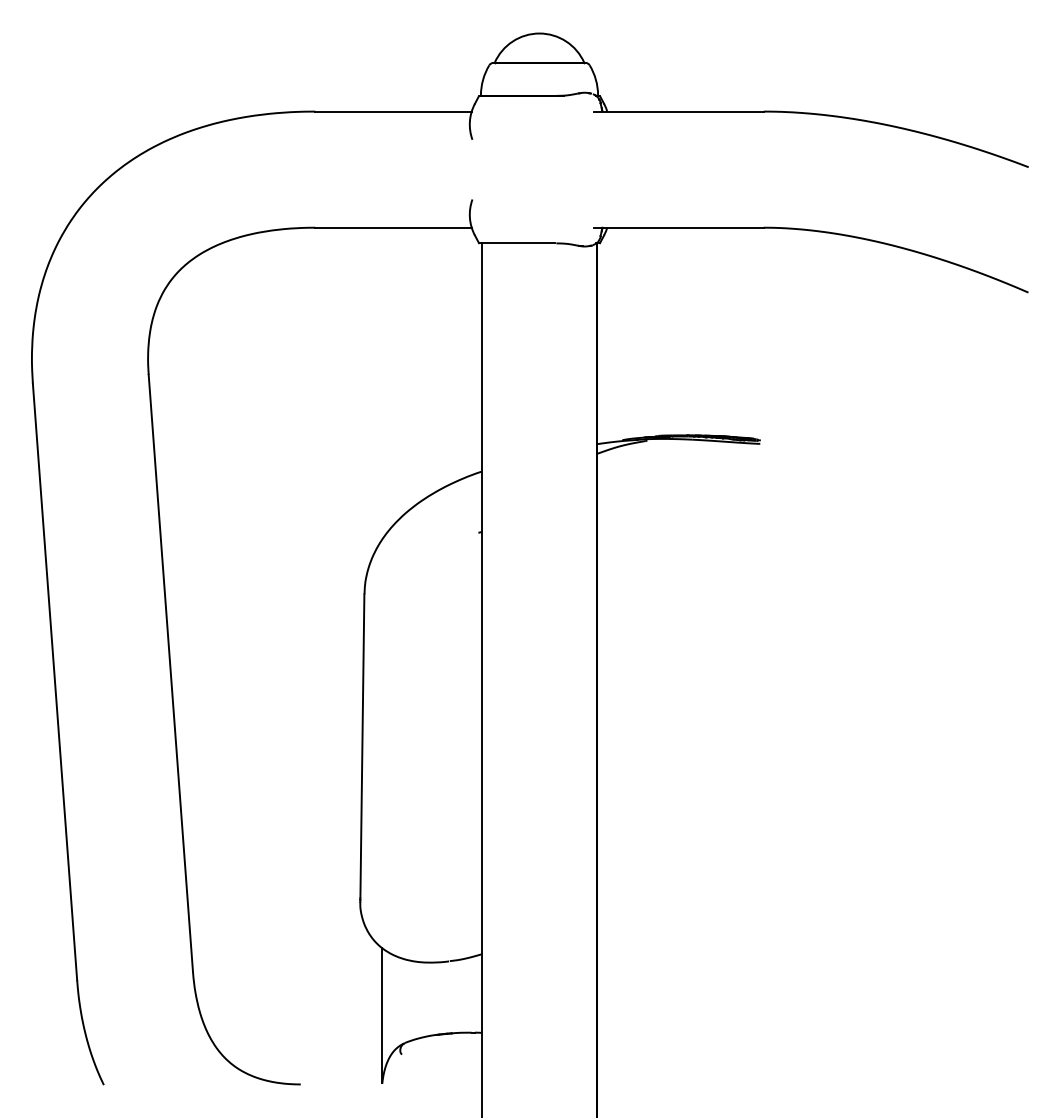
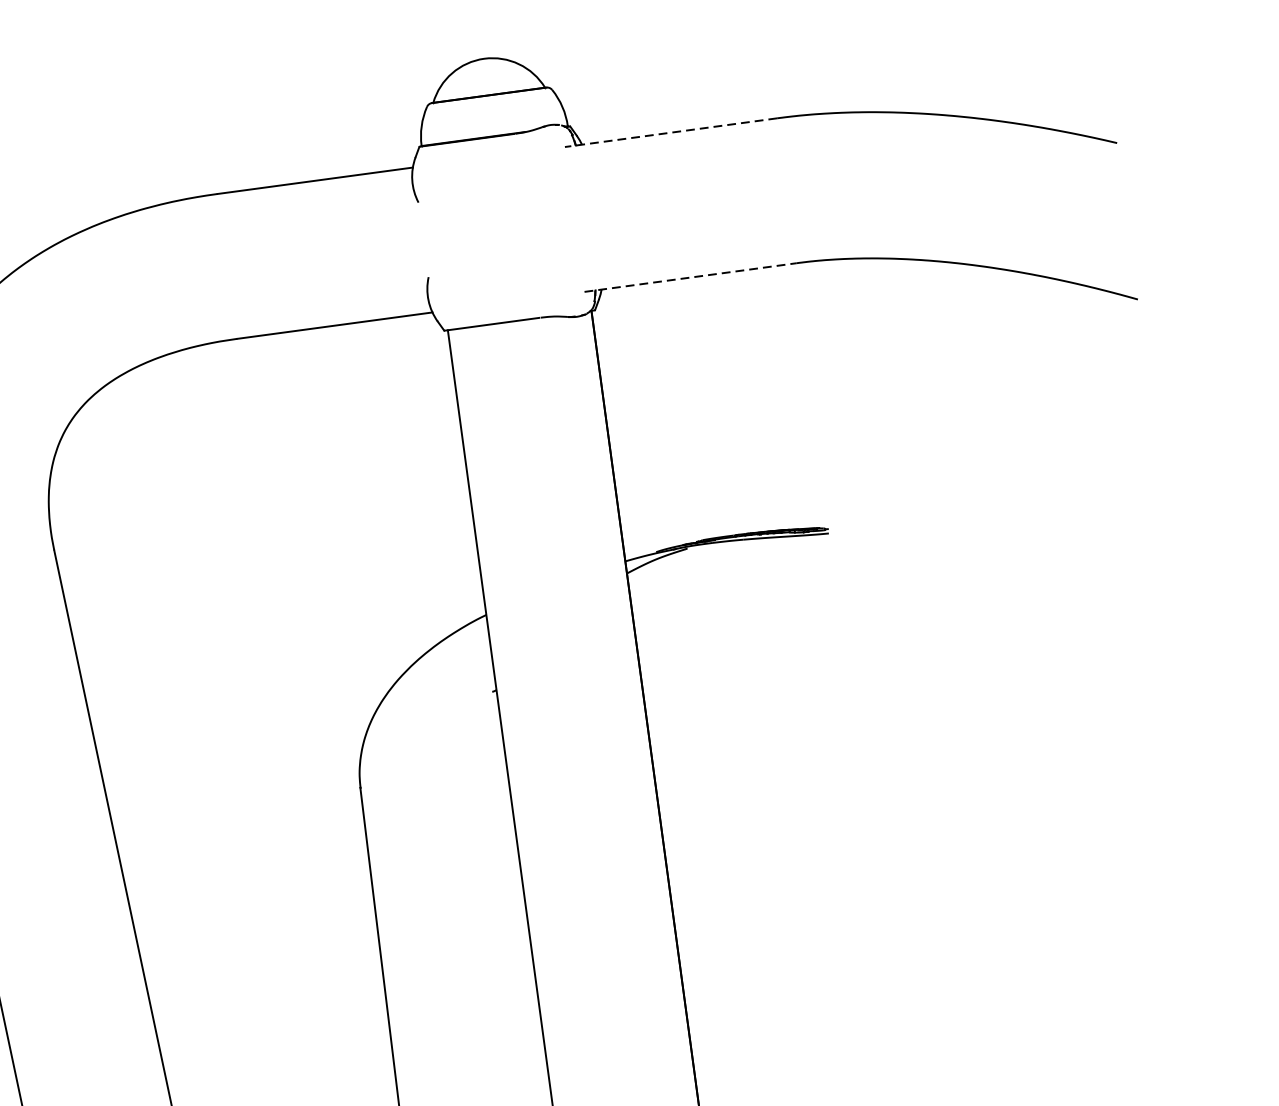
line: (678, 111) -> (670, 132), solid -> dashed
line: (679, 227) -> (691, 277), solid -> dashed

